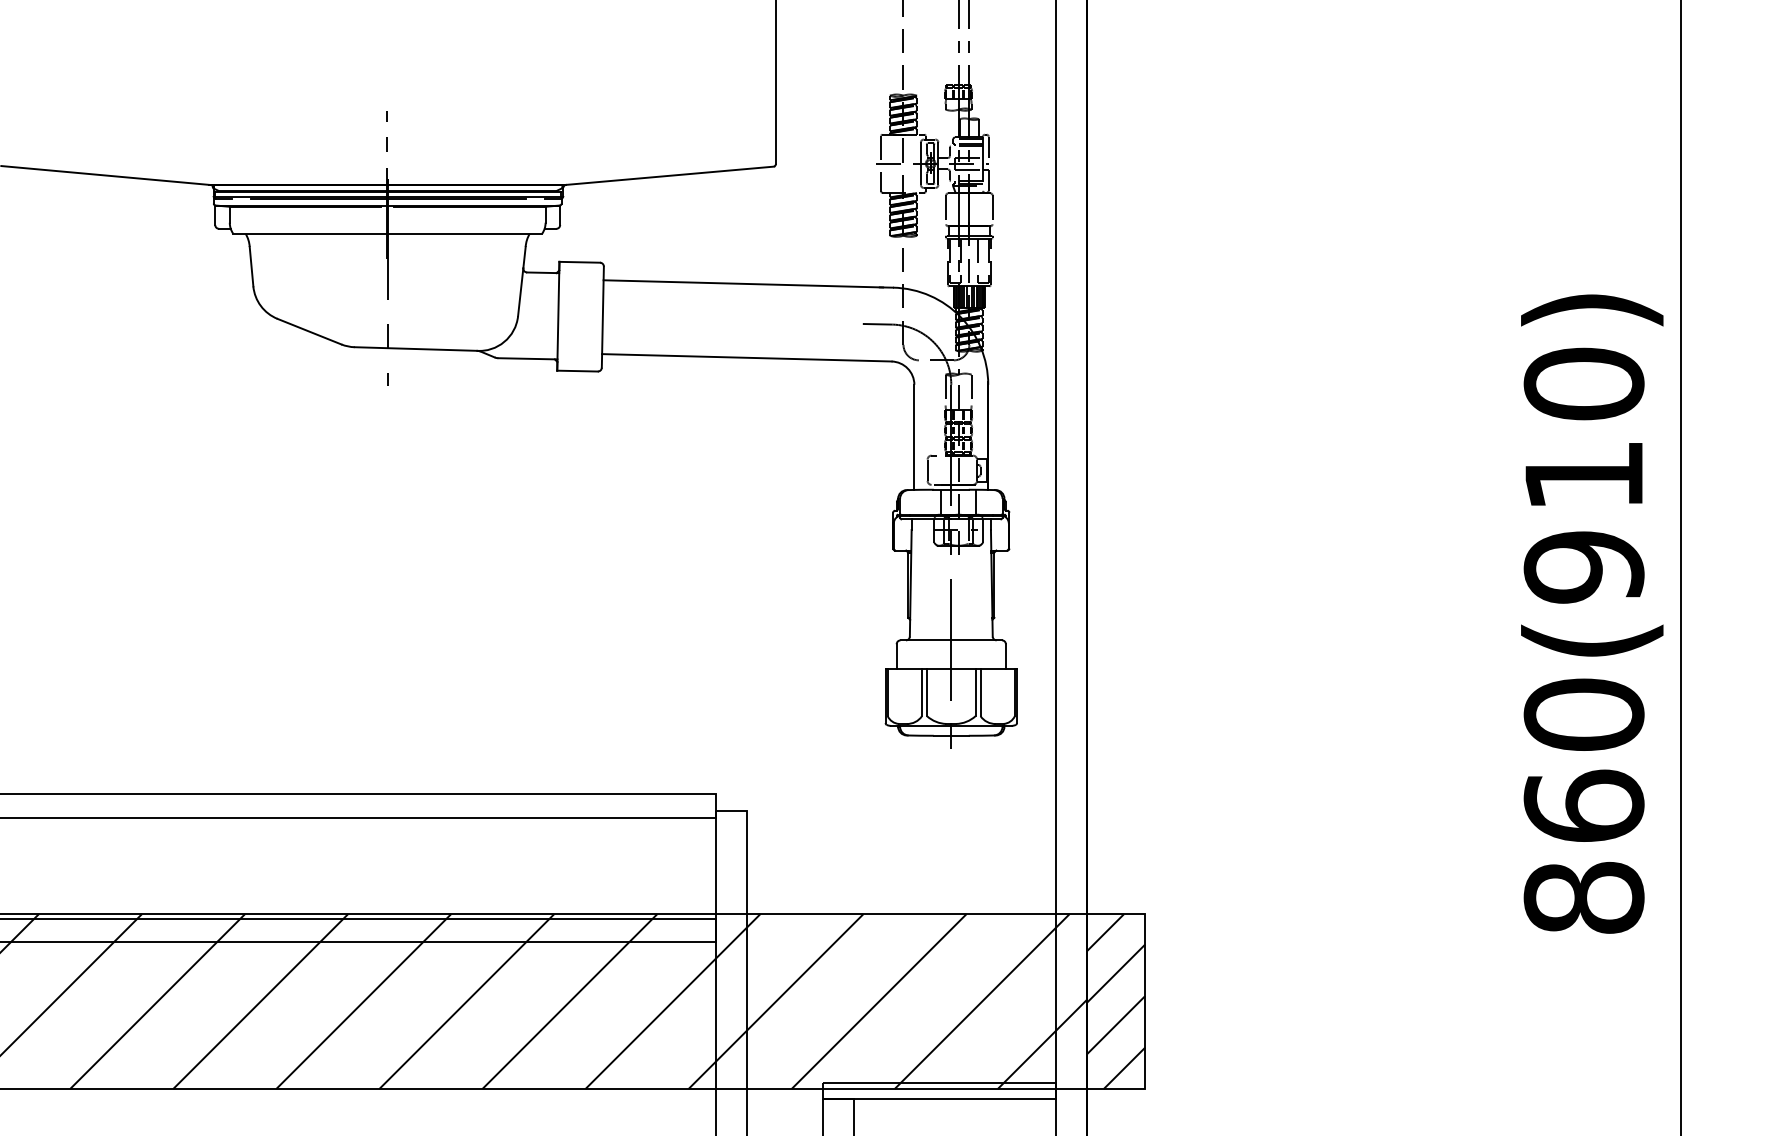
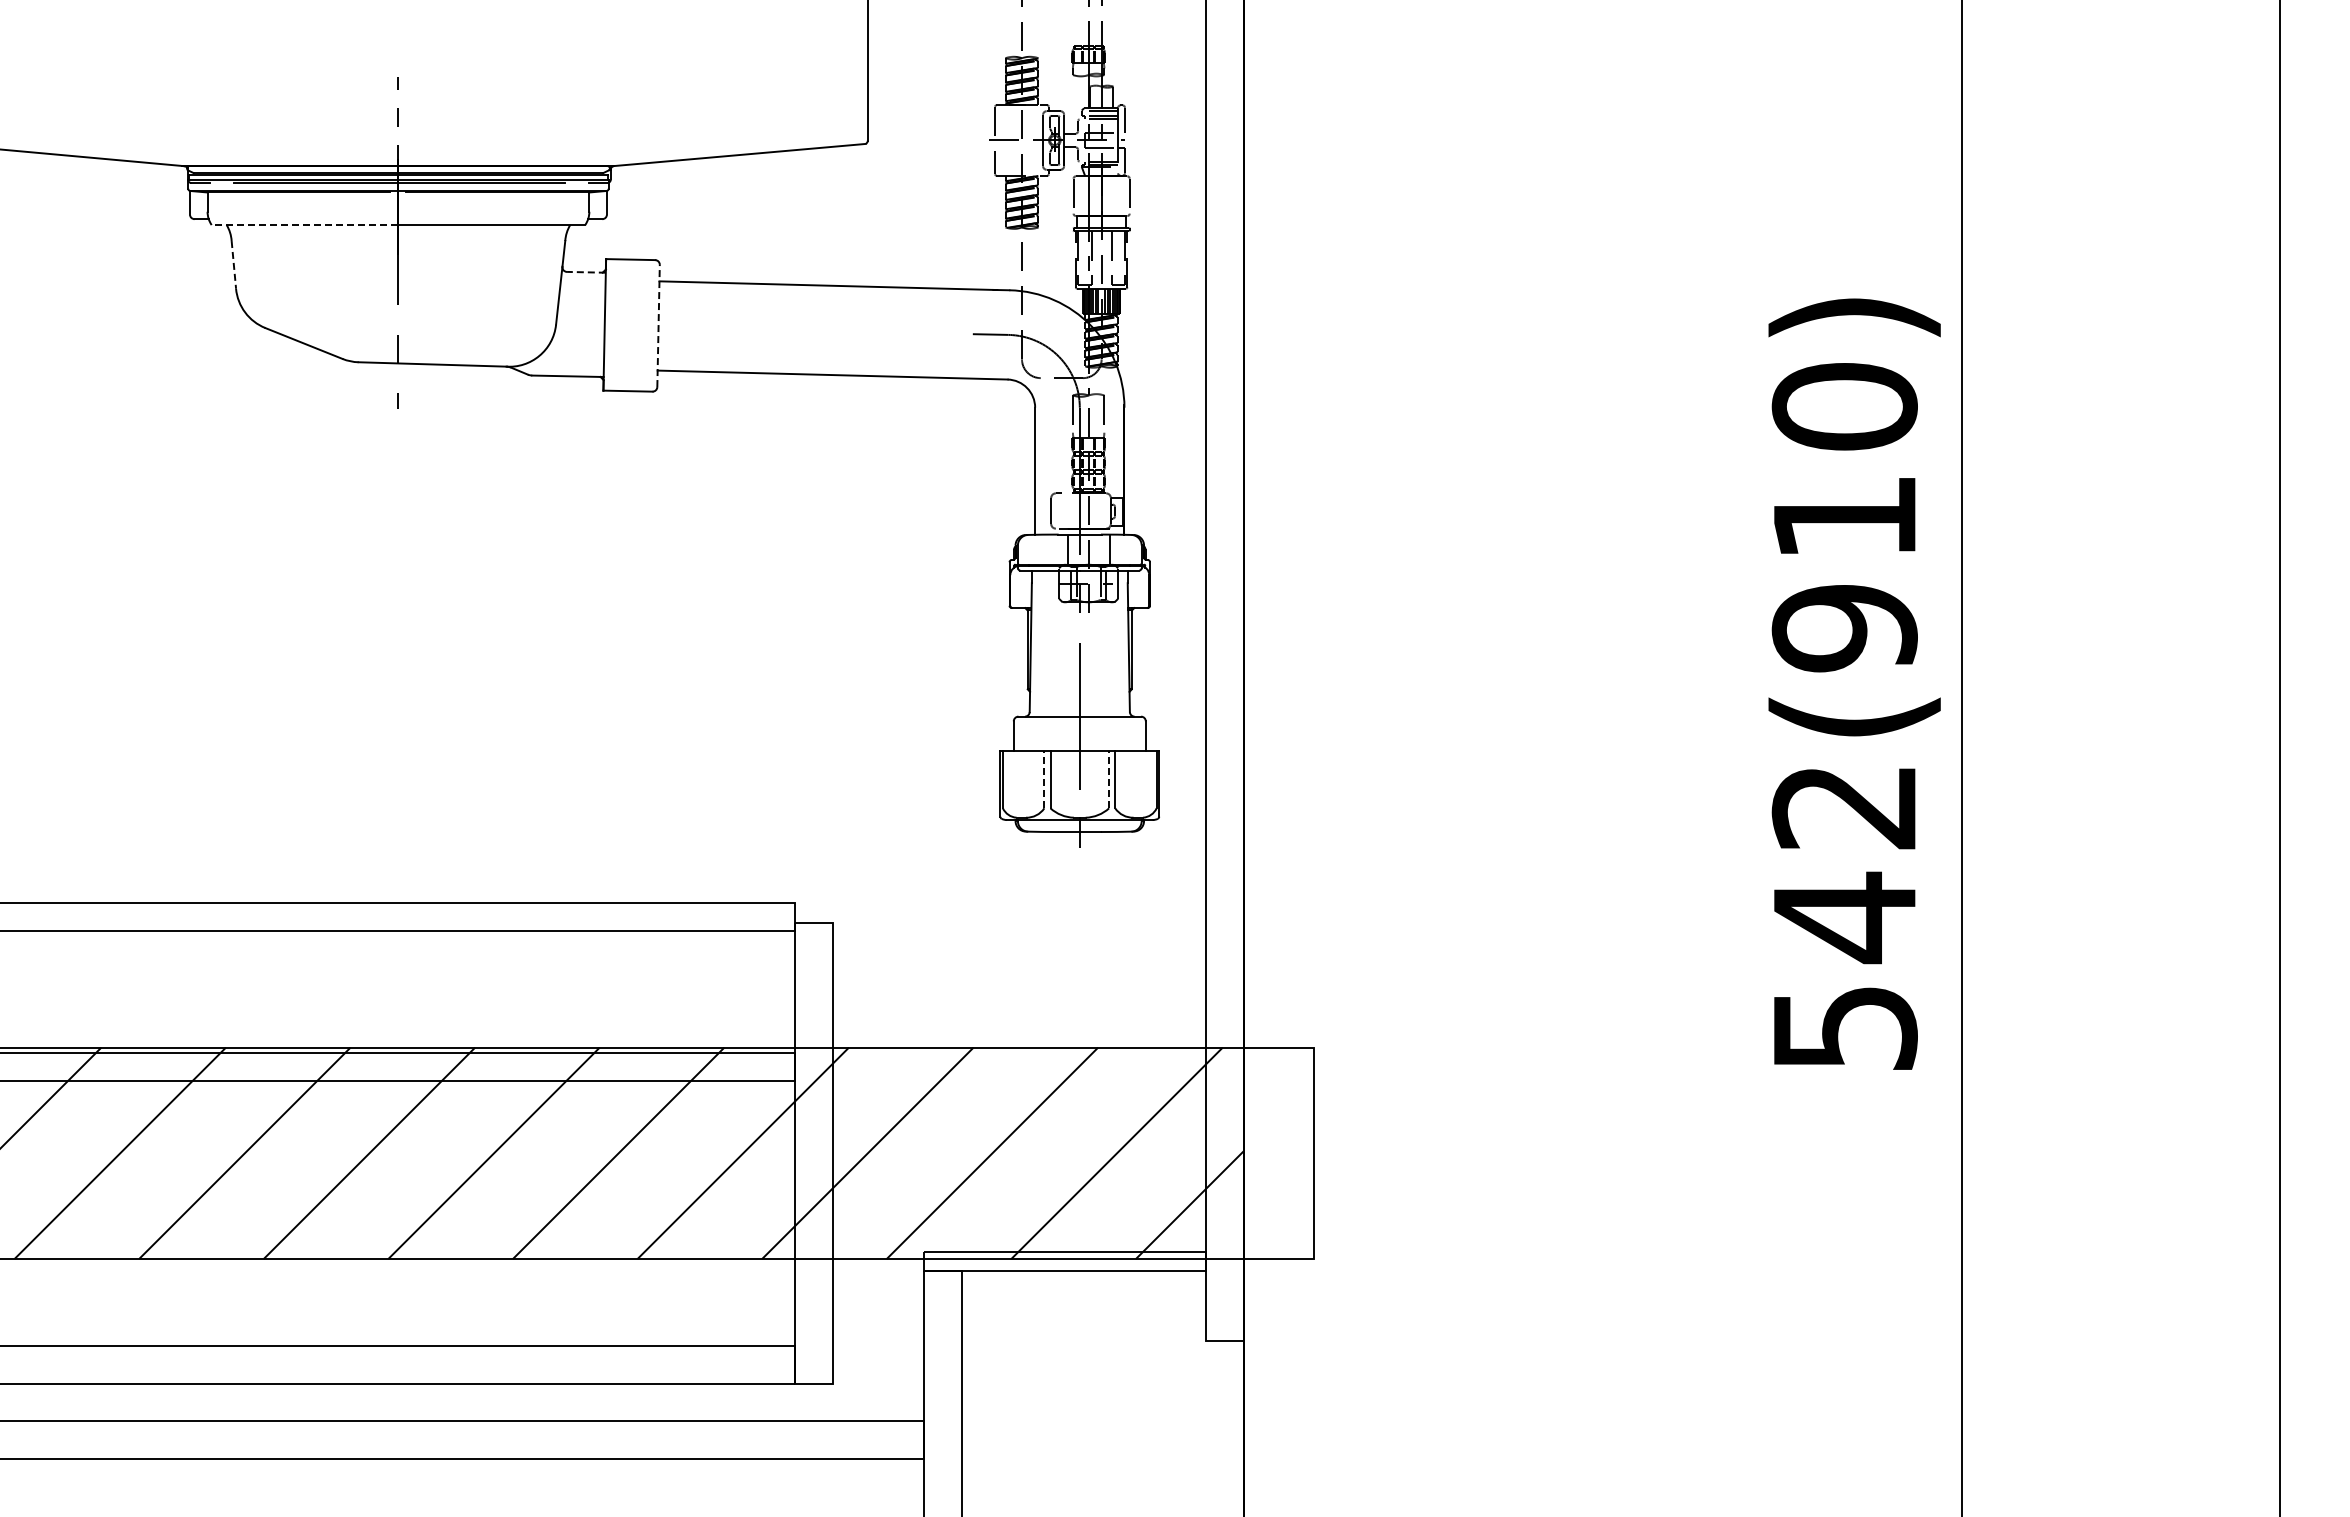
line: (309, 234) -> (304, 225), solid -> dashed
line: (251, 266) -> (233, 264), solid -> dashed
line: (542, 272) -> (585, 272), solid -> dashed
line: (602, 316) -> (658, 325), solid -> dashed
line: (922, 692) -> (1044, 779), solid -> dashed
line: (975, 692) -> (1109, 779), solid -> dashed
text: (1583, 805) -> (1844, 916), 860(910) -> 542(910)
hatch: (1115, 1001) -> (1278, 1153), removed

